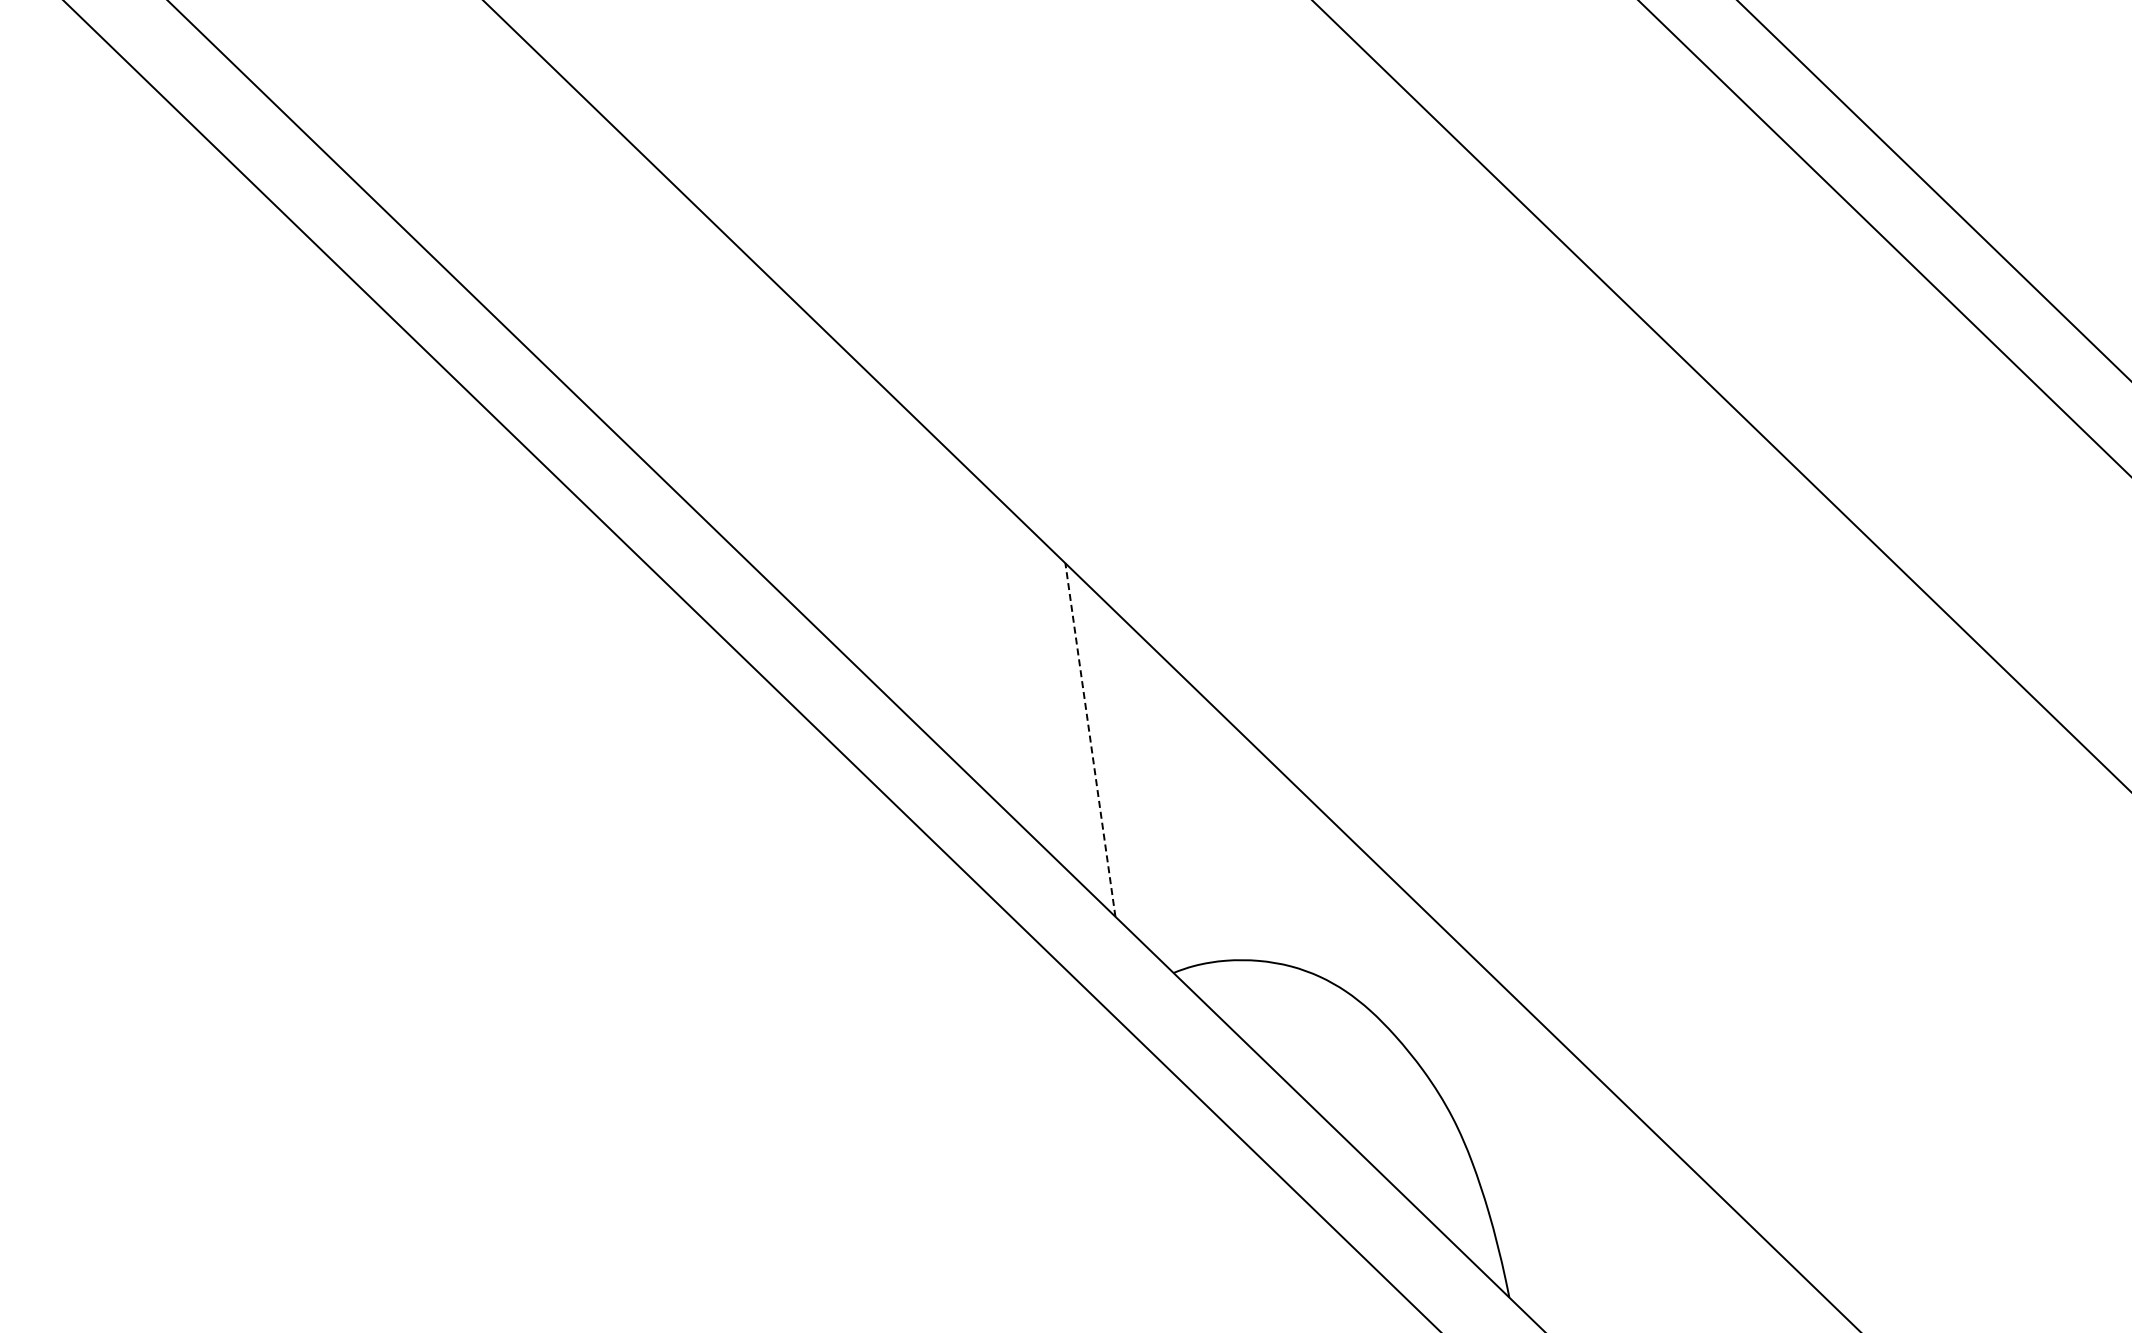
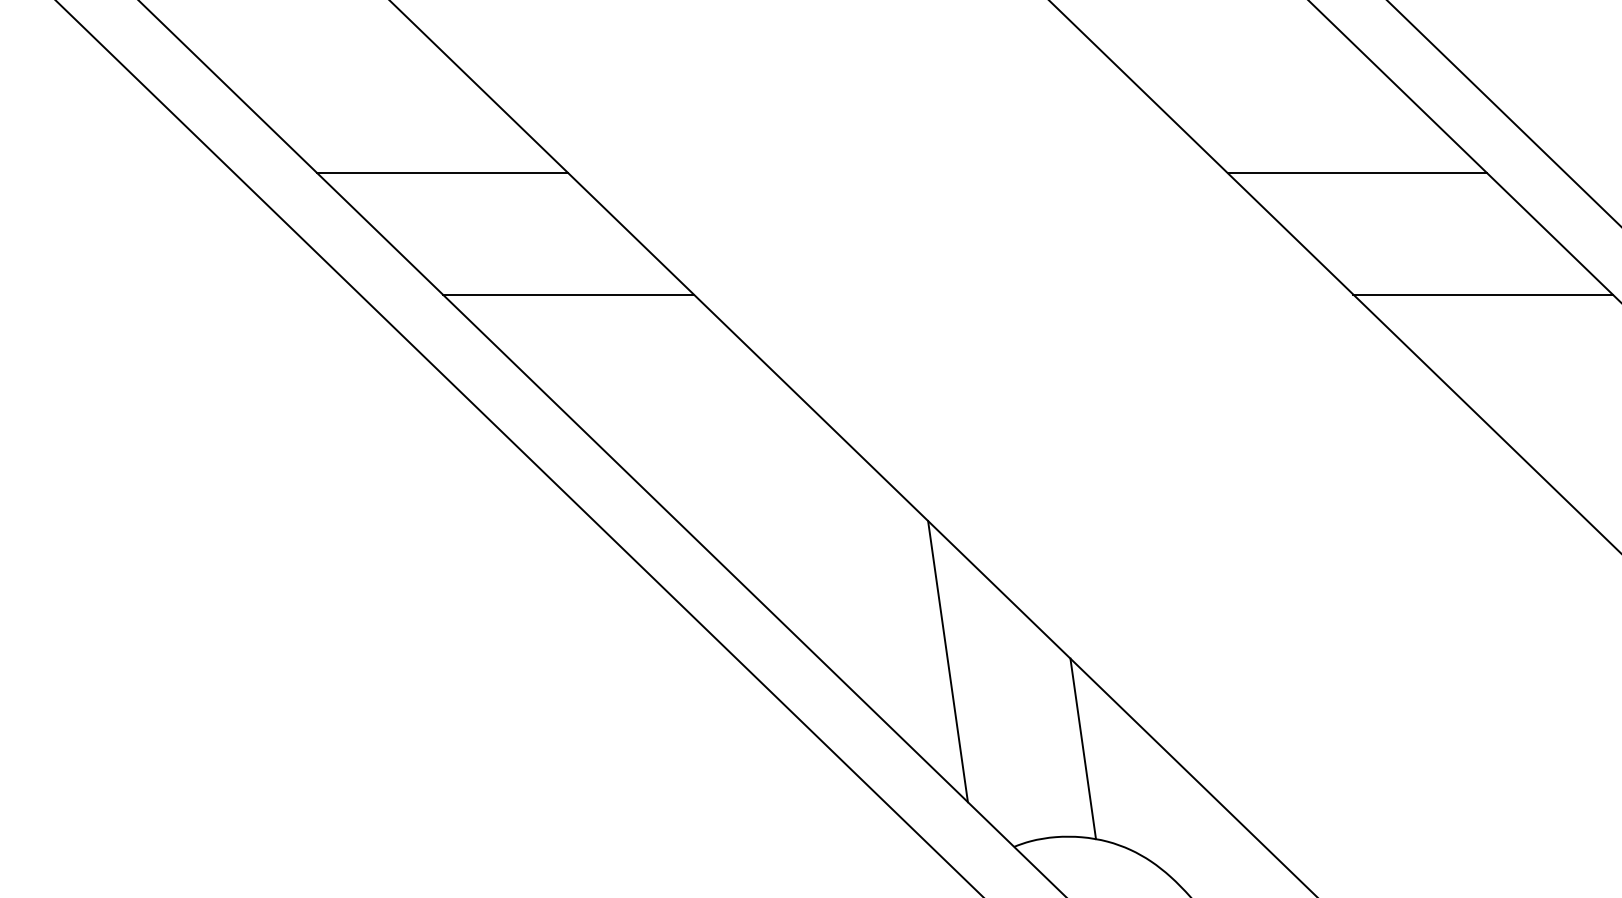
line: (454, 125) -> (442, 172), added
line: (1605, 125) -> (1357, 172), added
line: (613, 278) -> (568, 294), added
line: (1763, 278) -> (1483, 294), added
line: (1090, 740) -> (948, 661), dashed -> solid
line: (1260, 849) -> (1083, 748), added

